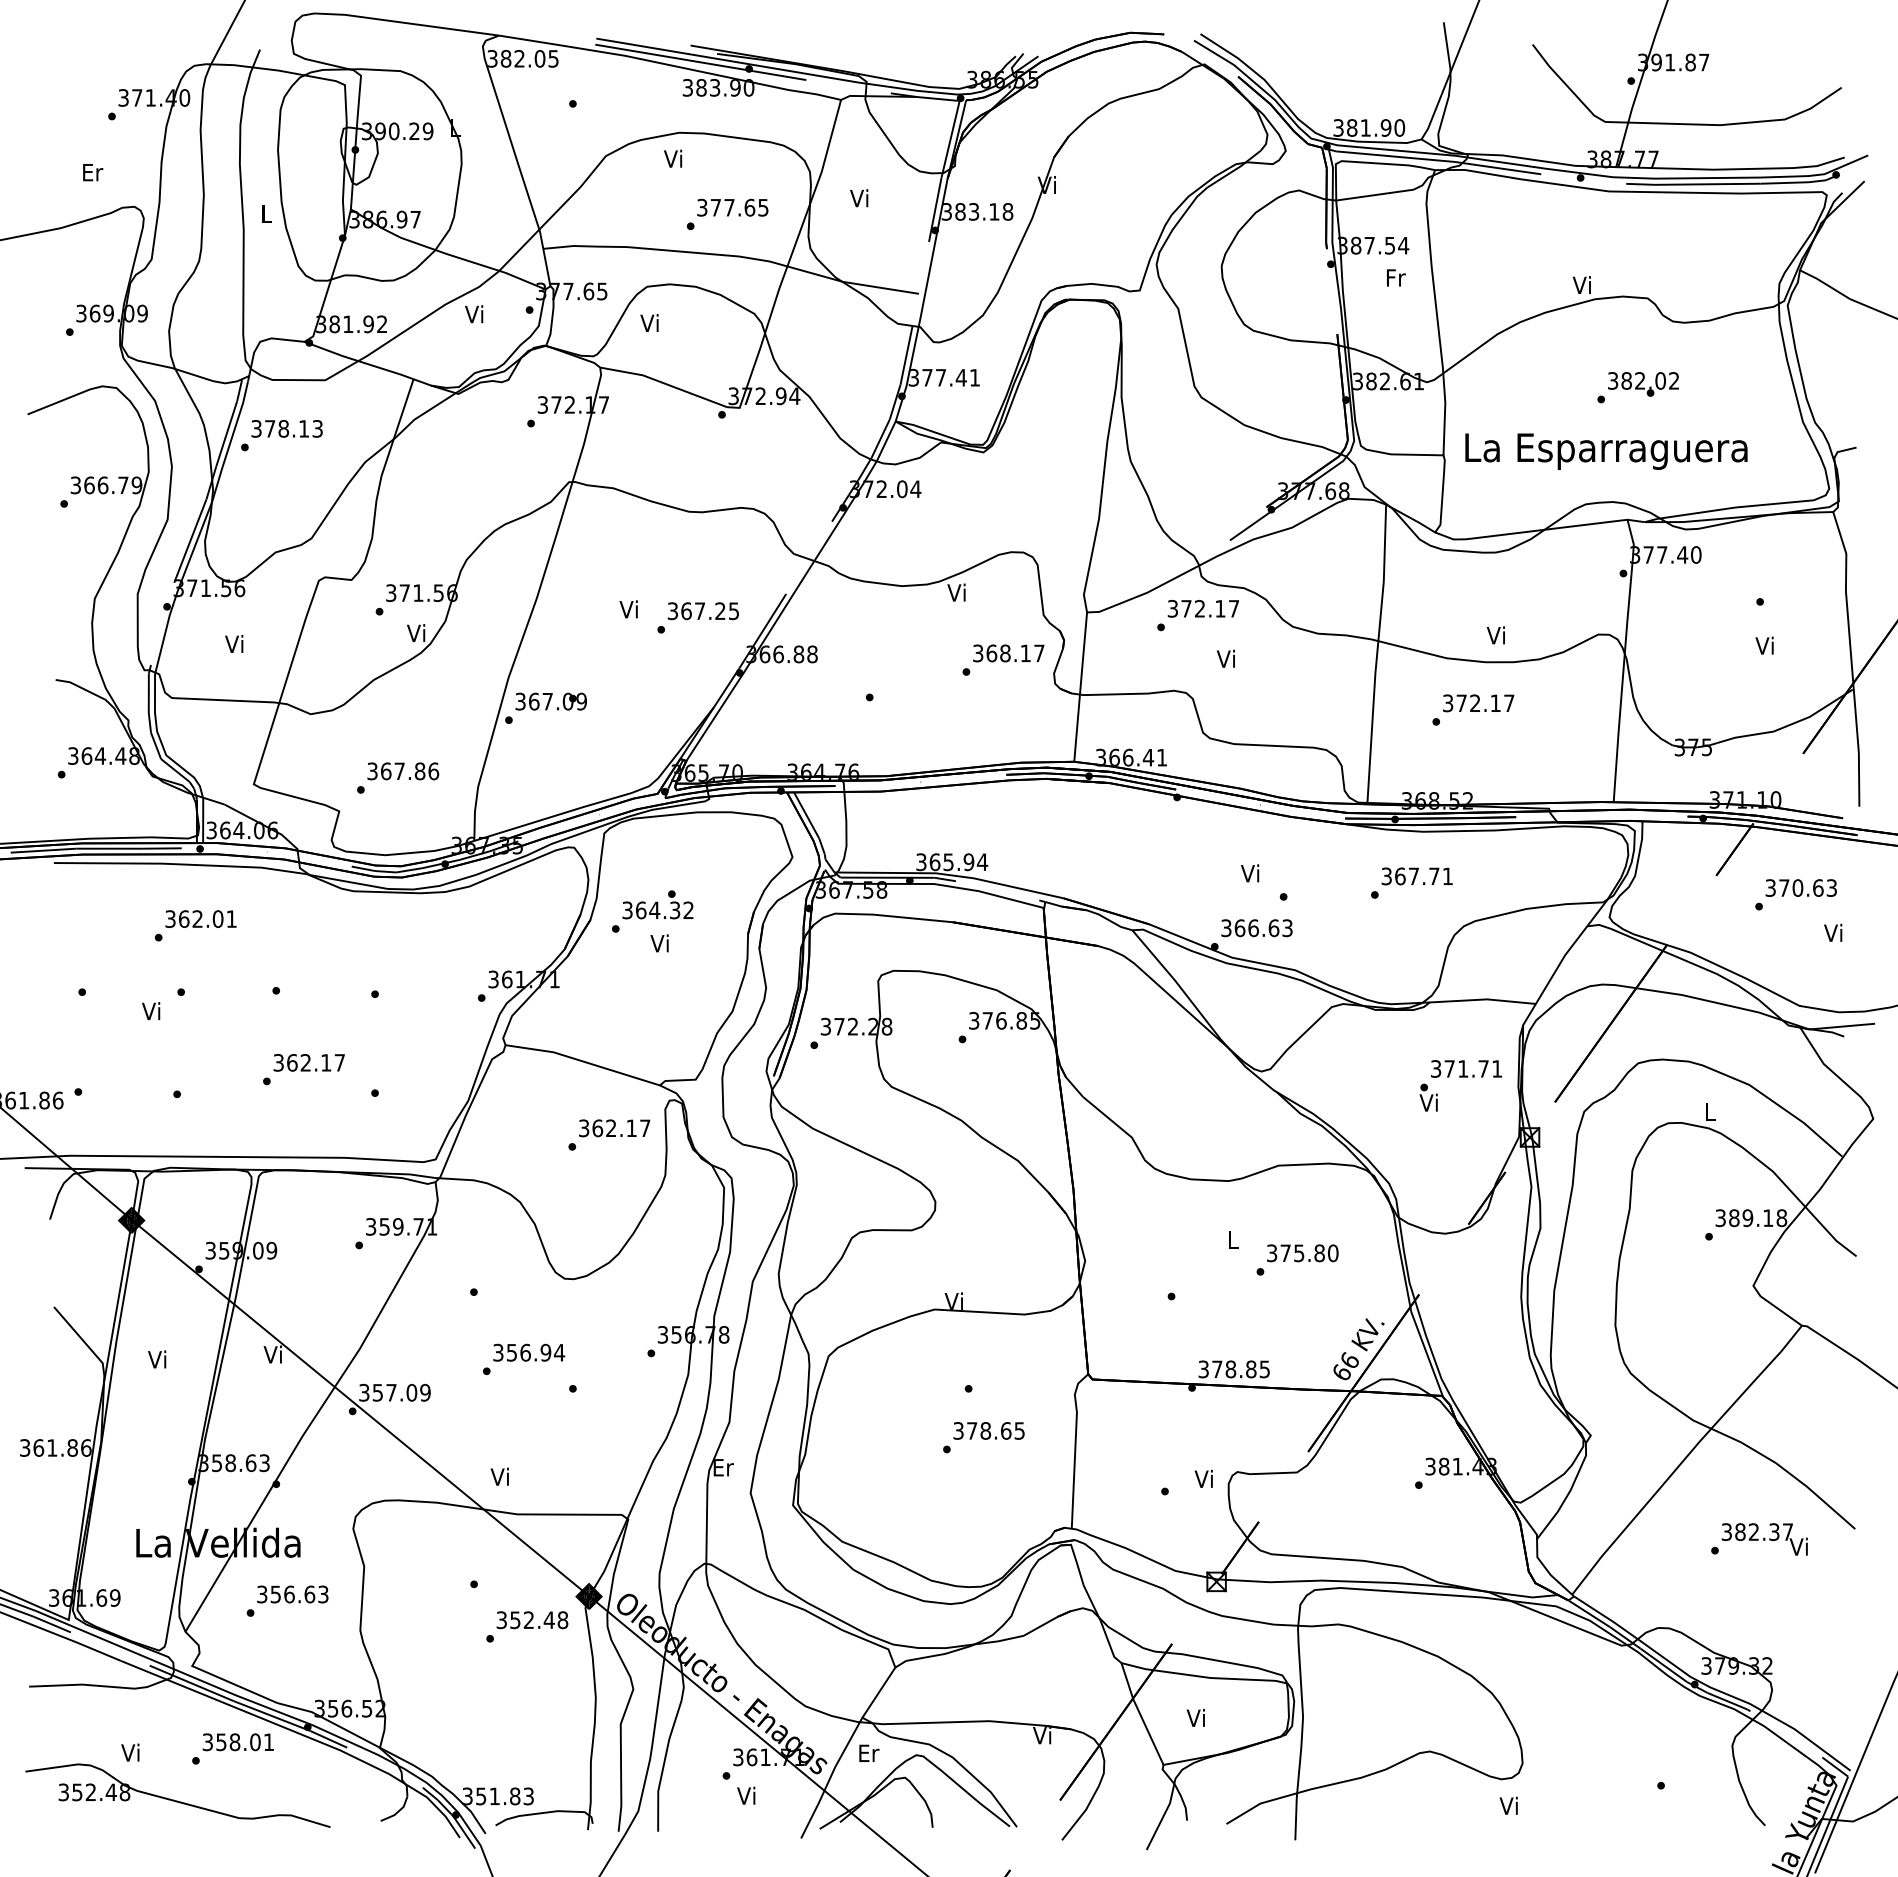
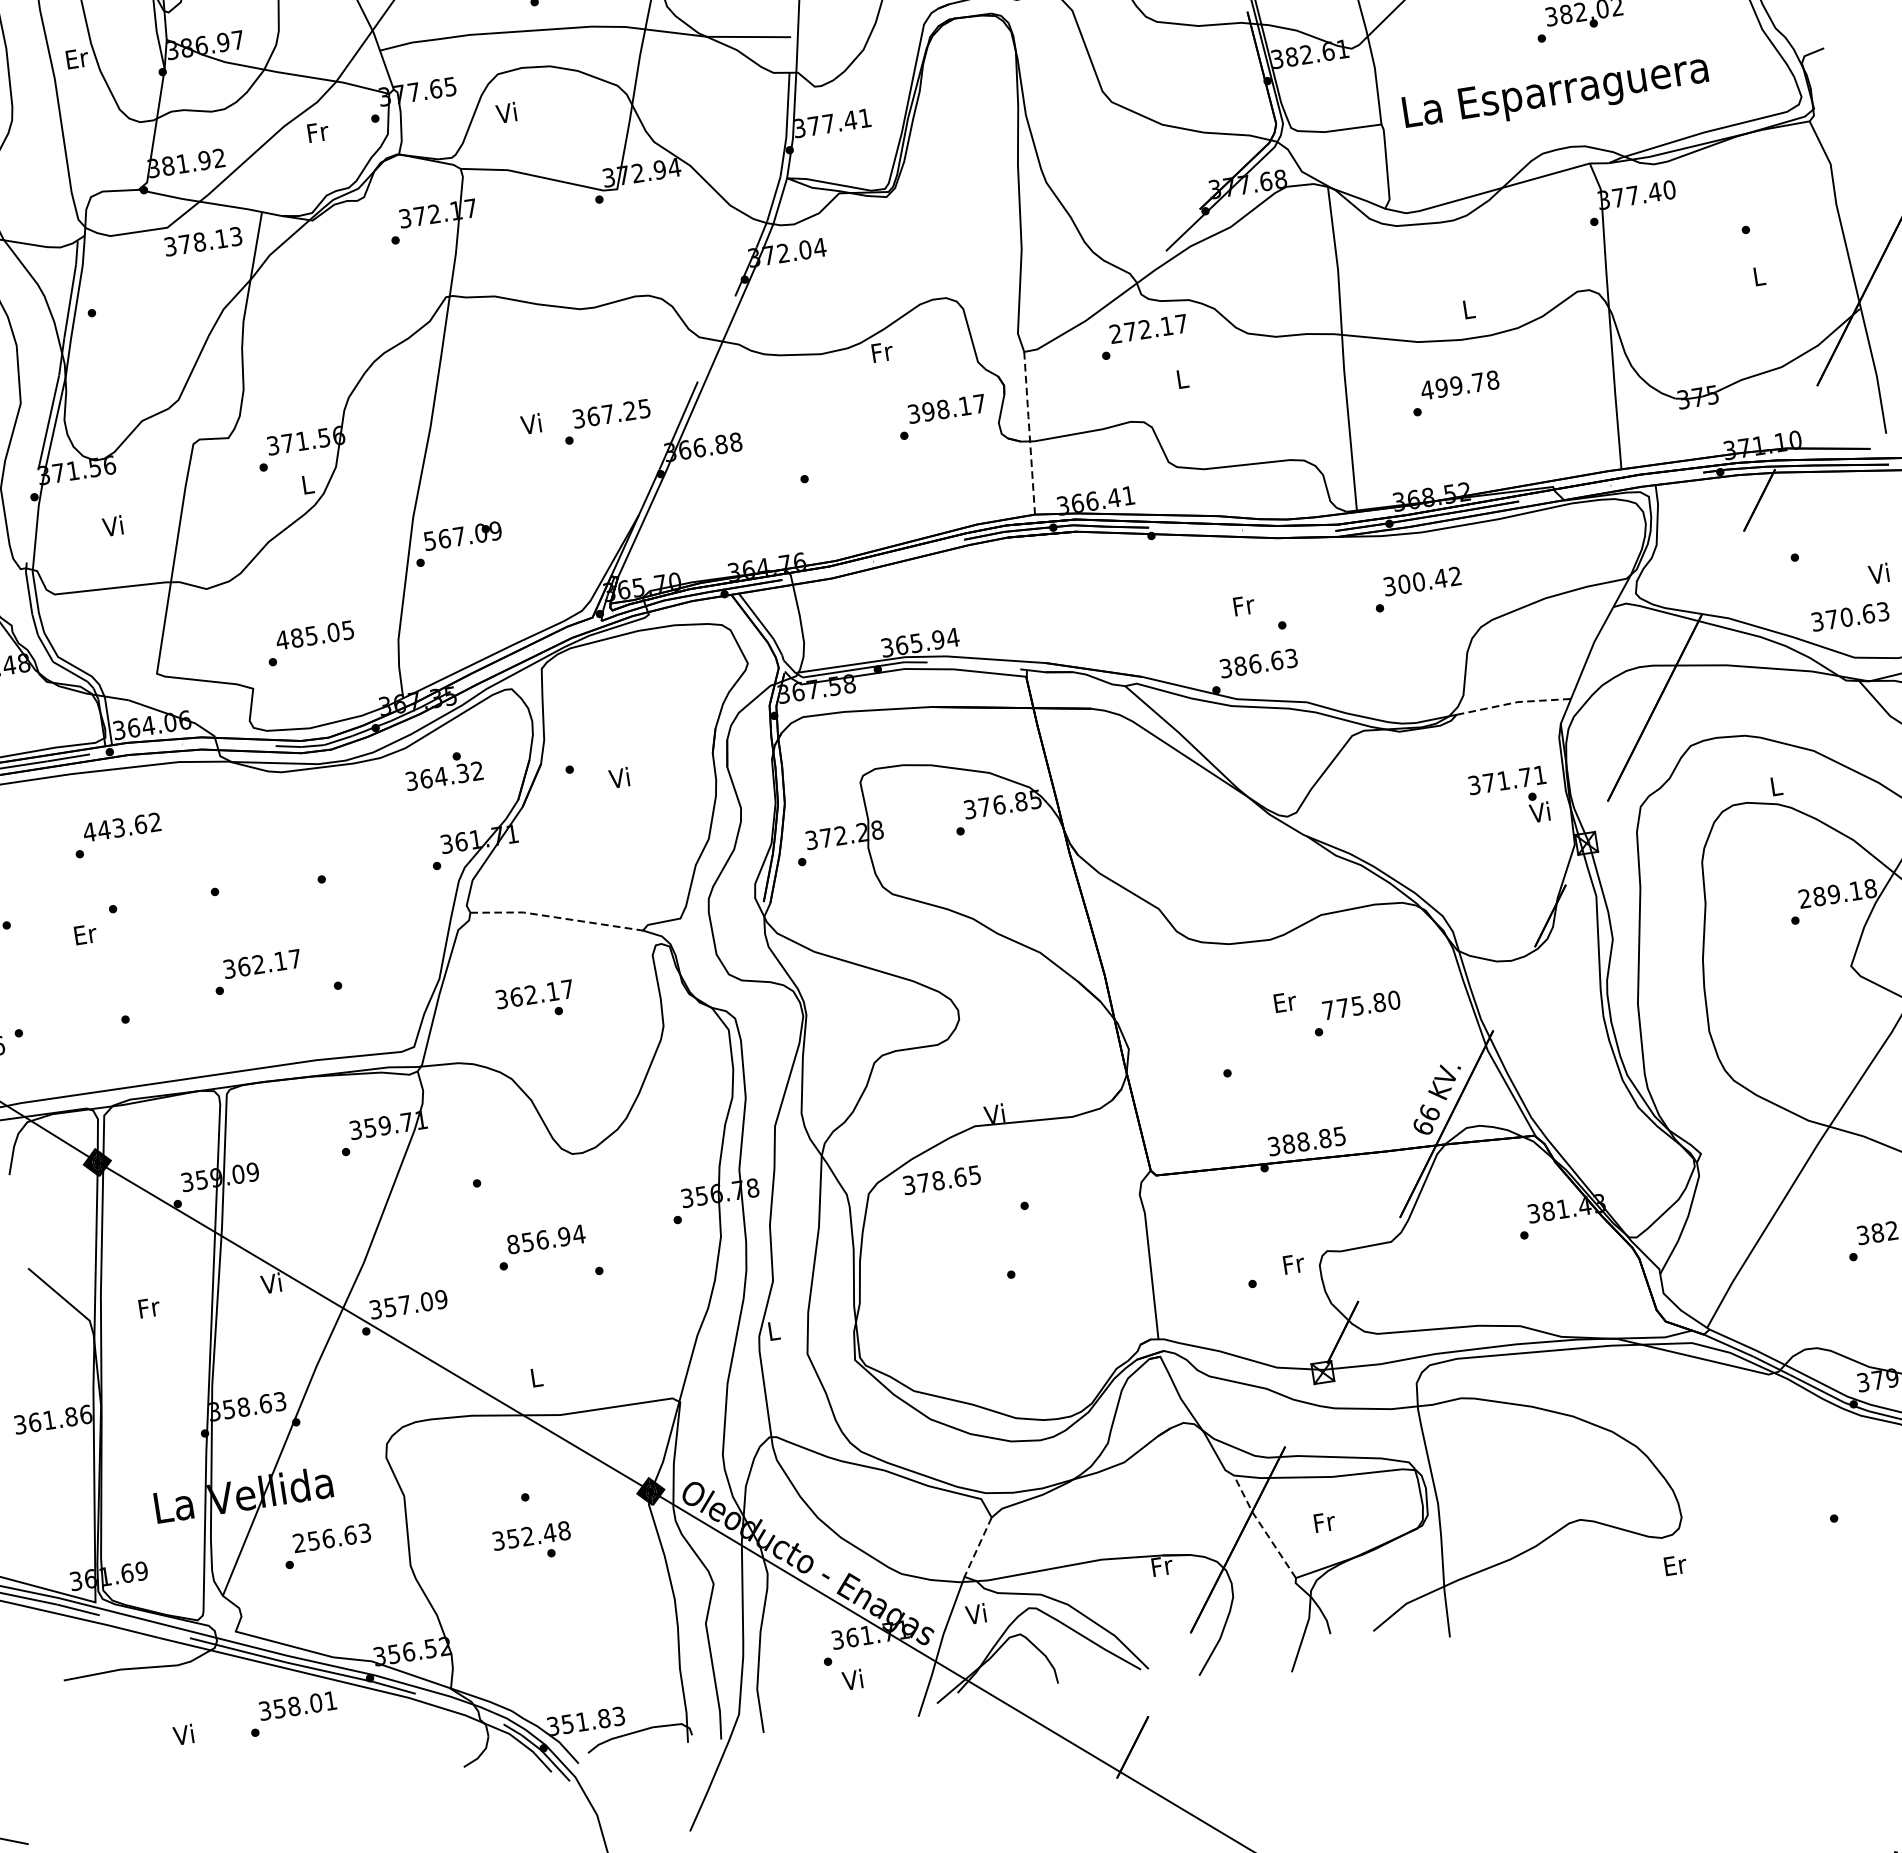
text: (267, 213) -> (77, 57), L -> Er
text: (475, 314) -> (317, 132), Vi -> Fr
text: (286, 428) -> (202, 241), moved
text: (957, 592) -> (881, 351), Vi -> Fr
text: (1172, 608) -> (1115, 333), 372.17 -> 272.17
text: (416, 633) -> (306, 484), Vi -> L
text: (1495, 635) -> (1466, 309), Vi -> L
text: (1764, 645) -> (1757, 276), Vi -> L
text: (991, 653) -> (928, 411), 368.17 -> 398.17
text: (1225, 658) -> (1180, 378), Vi -> L
line: (1080, 686) -> (1029, 432), solid -> dashed
text: (520, 700) -> (429, 539), 367.09 -> 567.09
text: (1478, 703) -> (1459, 385), 372.17 -> 499.78
text: (402, 771) -> (314, 635), 367.86 -> 485.05
text: (1251, 873) -> (1243, 605), Vi -> Fr
text: (1423, 876) -> (1429, 580), 367.71 -> 300.42
text: (1800, 887) -> (1849, 616), moved
text: (657, 904) -> (442, 769), moved
text: (200, 919) -> (121, 827), 362.01 -> 443.62
text: (1239, 927) -> (1239, 665), 366.63 -> 386.63
line: (1483, 999) -> (1513, 702), solid -> dashed
text: (152, 1011) -> (85, 934), Vi -> Er
line: (583, 1061) -> (556, 917), solid -> dashed
text: (1428, 1097) -> (1538, 806), moved
text: (614, 1128) -> (534, 994), moved
text: (1720, 1218) -> (1804, 899), 389.18 -> 289.18
text: (1234, 1239) -> (1285, 1001), L -> Er
text: (1272, 1253) -> (1328, 1010), 375.80 -> 775.80
text: (498, 1352) -> (513, 1244), 356.94 -> 856.94
text: (158, 1359) -> (149, 1307), Vi -> Fr
text: (1217, 1369) -> (1288, 1144), 378.85 -> 388.85
text: (988, 1430) -> (941, 1179), moved
text: (723, 1467) -> (774, 1330), Er -> L
text: (499, 1476) -> (534, 1377), Vi -> L
text: (1204, 1478) -> (1292, 1263), Vi -> Fr
text: (262, 1594) -> (299, 1543), 356.63 -> 256.63
text: (532, 1620) -> (531, 1536), moved
line: (878, 1692) -> (977, 1547), solid -> dashed
line: (1140, 1714) -> (1262, 1527), solid -> dashed
text: (1196, 1717) -> (1323, 1521), Vi -> Fr
text: (1043, 1735) -> (1162, 1566), Vi -> Fr
text: (868, 1752) -> (976, 1613), Er -> Vi
part: (177, 1795) -> (241, 1773), removed
text: (1509, 1805) -> (1674, 1564), Vi -> Er

